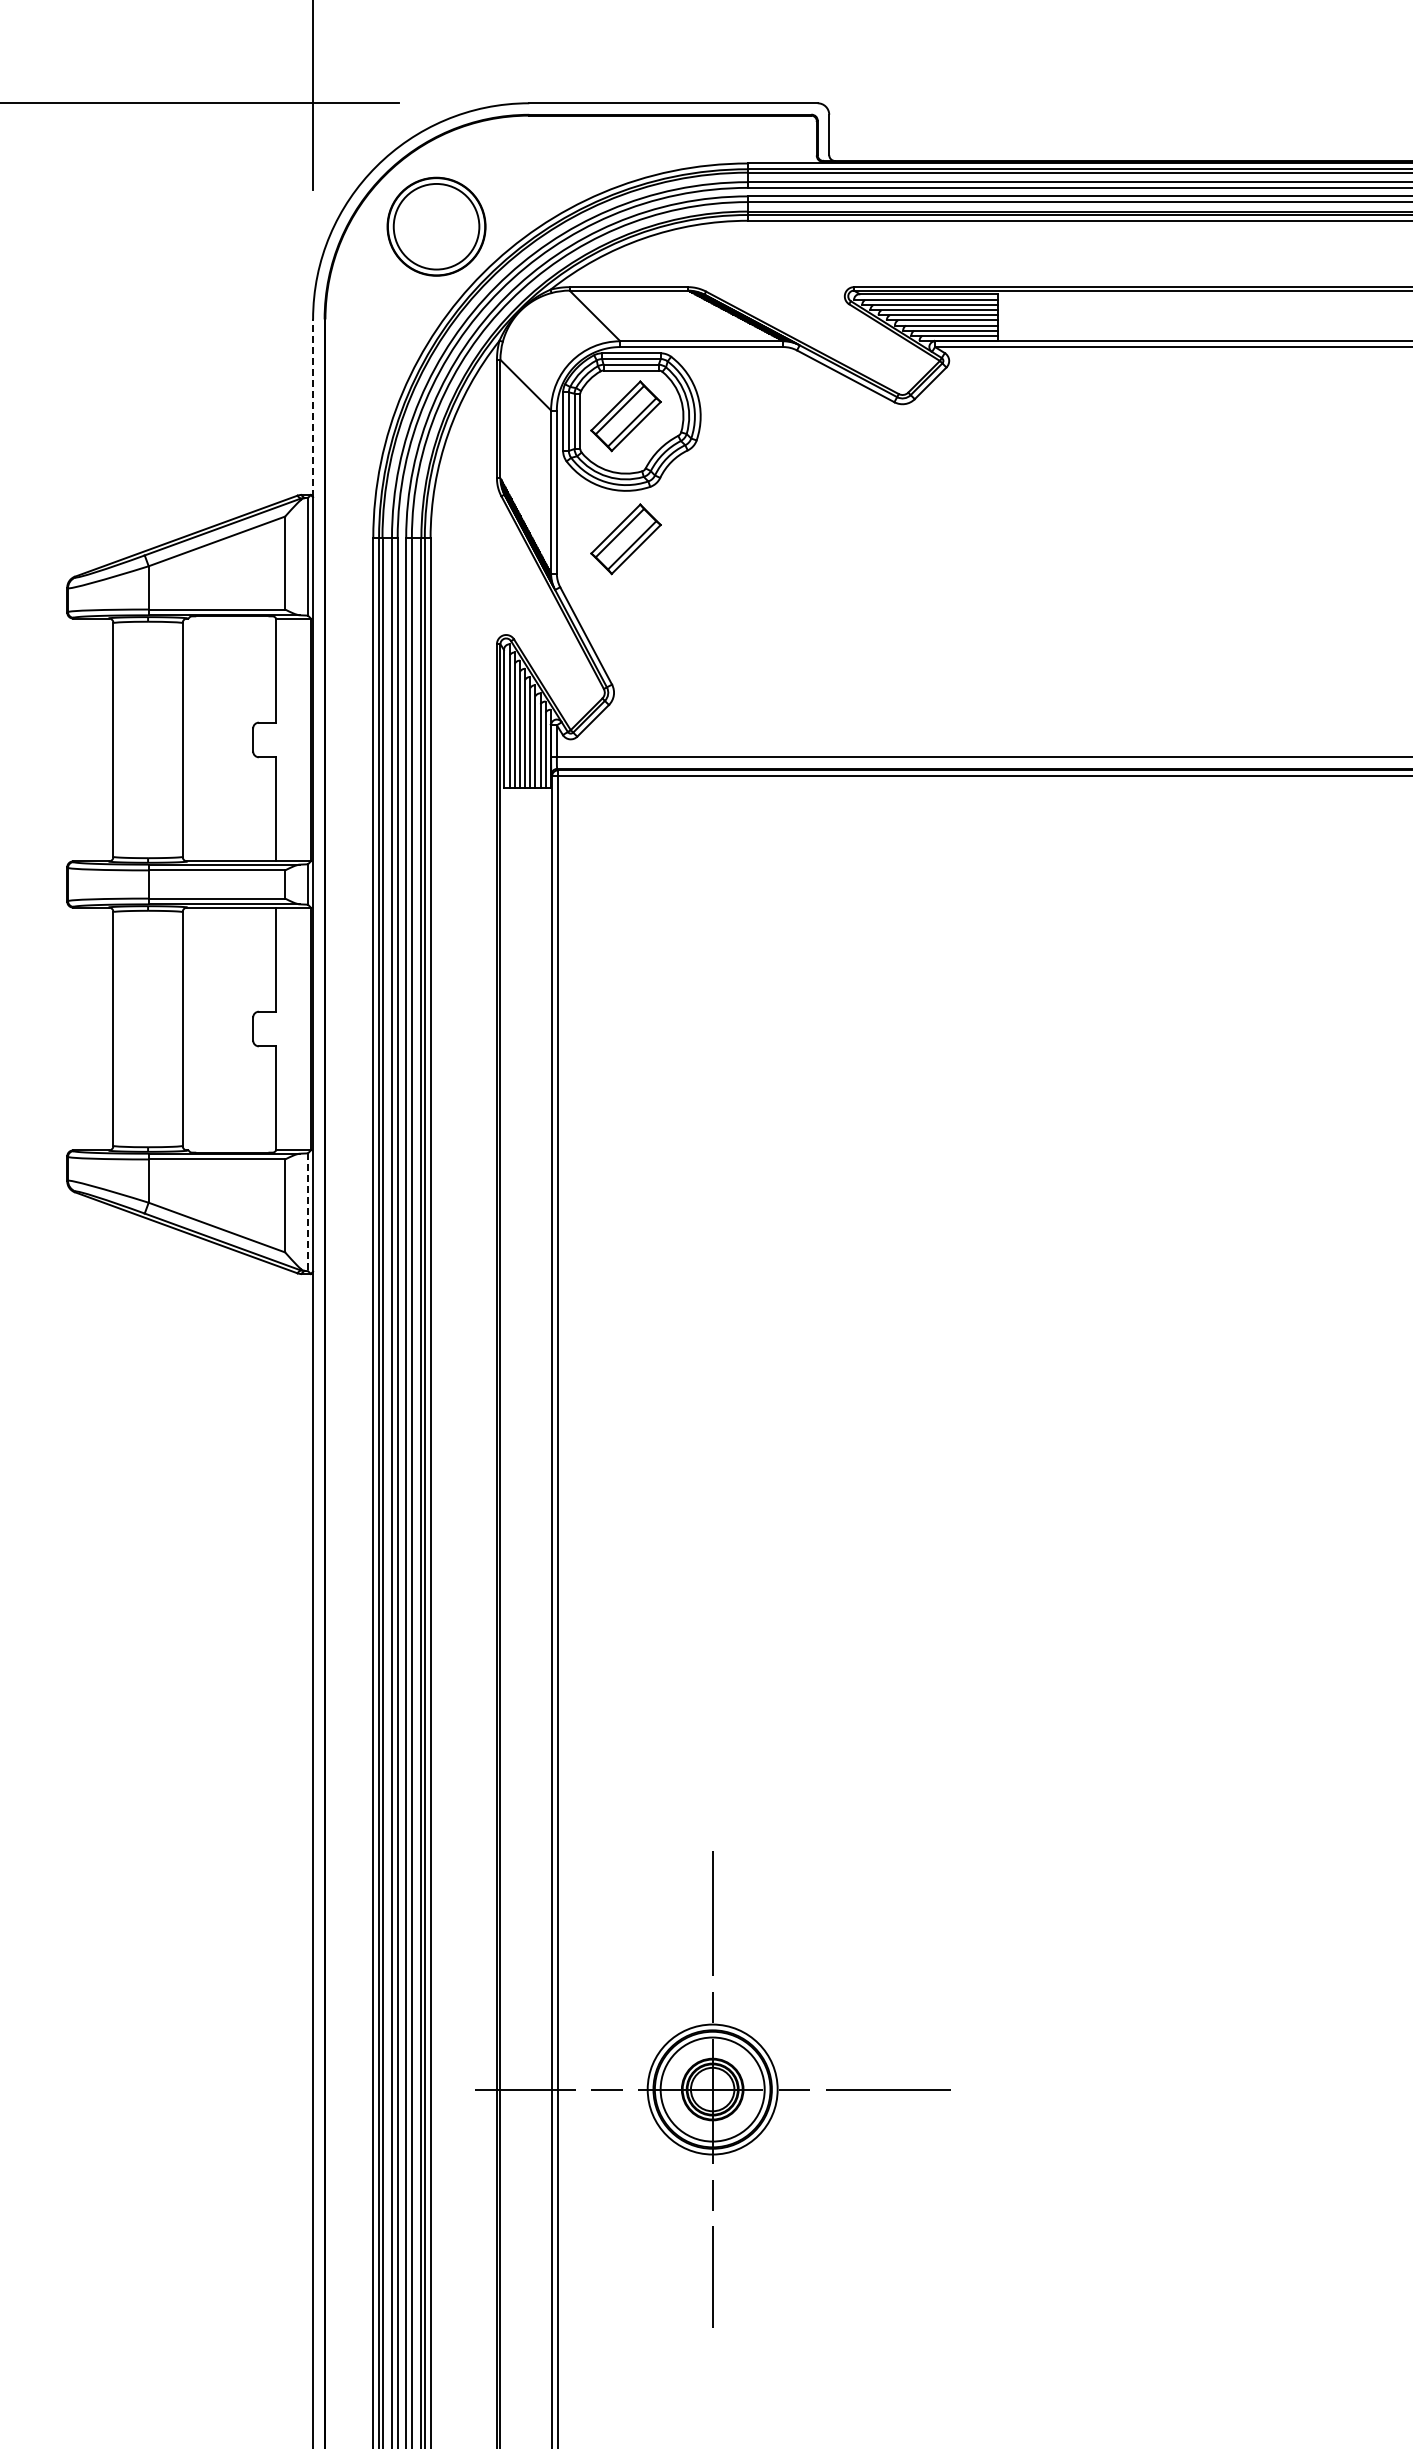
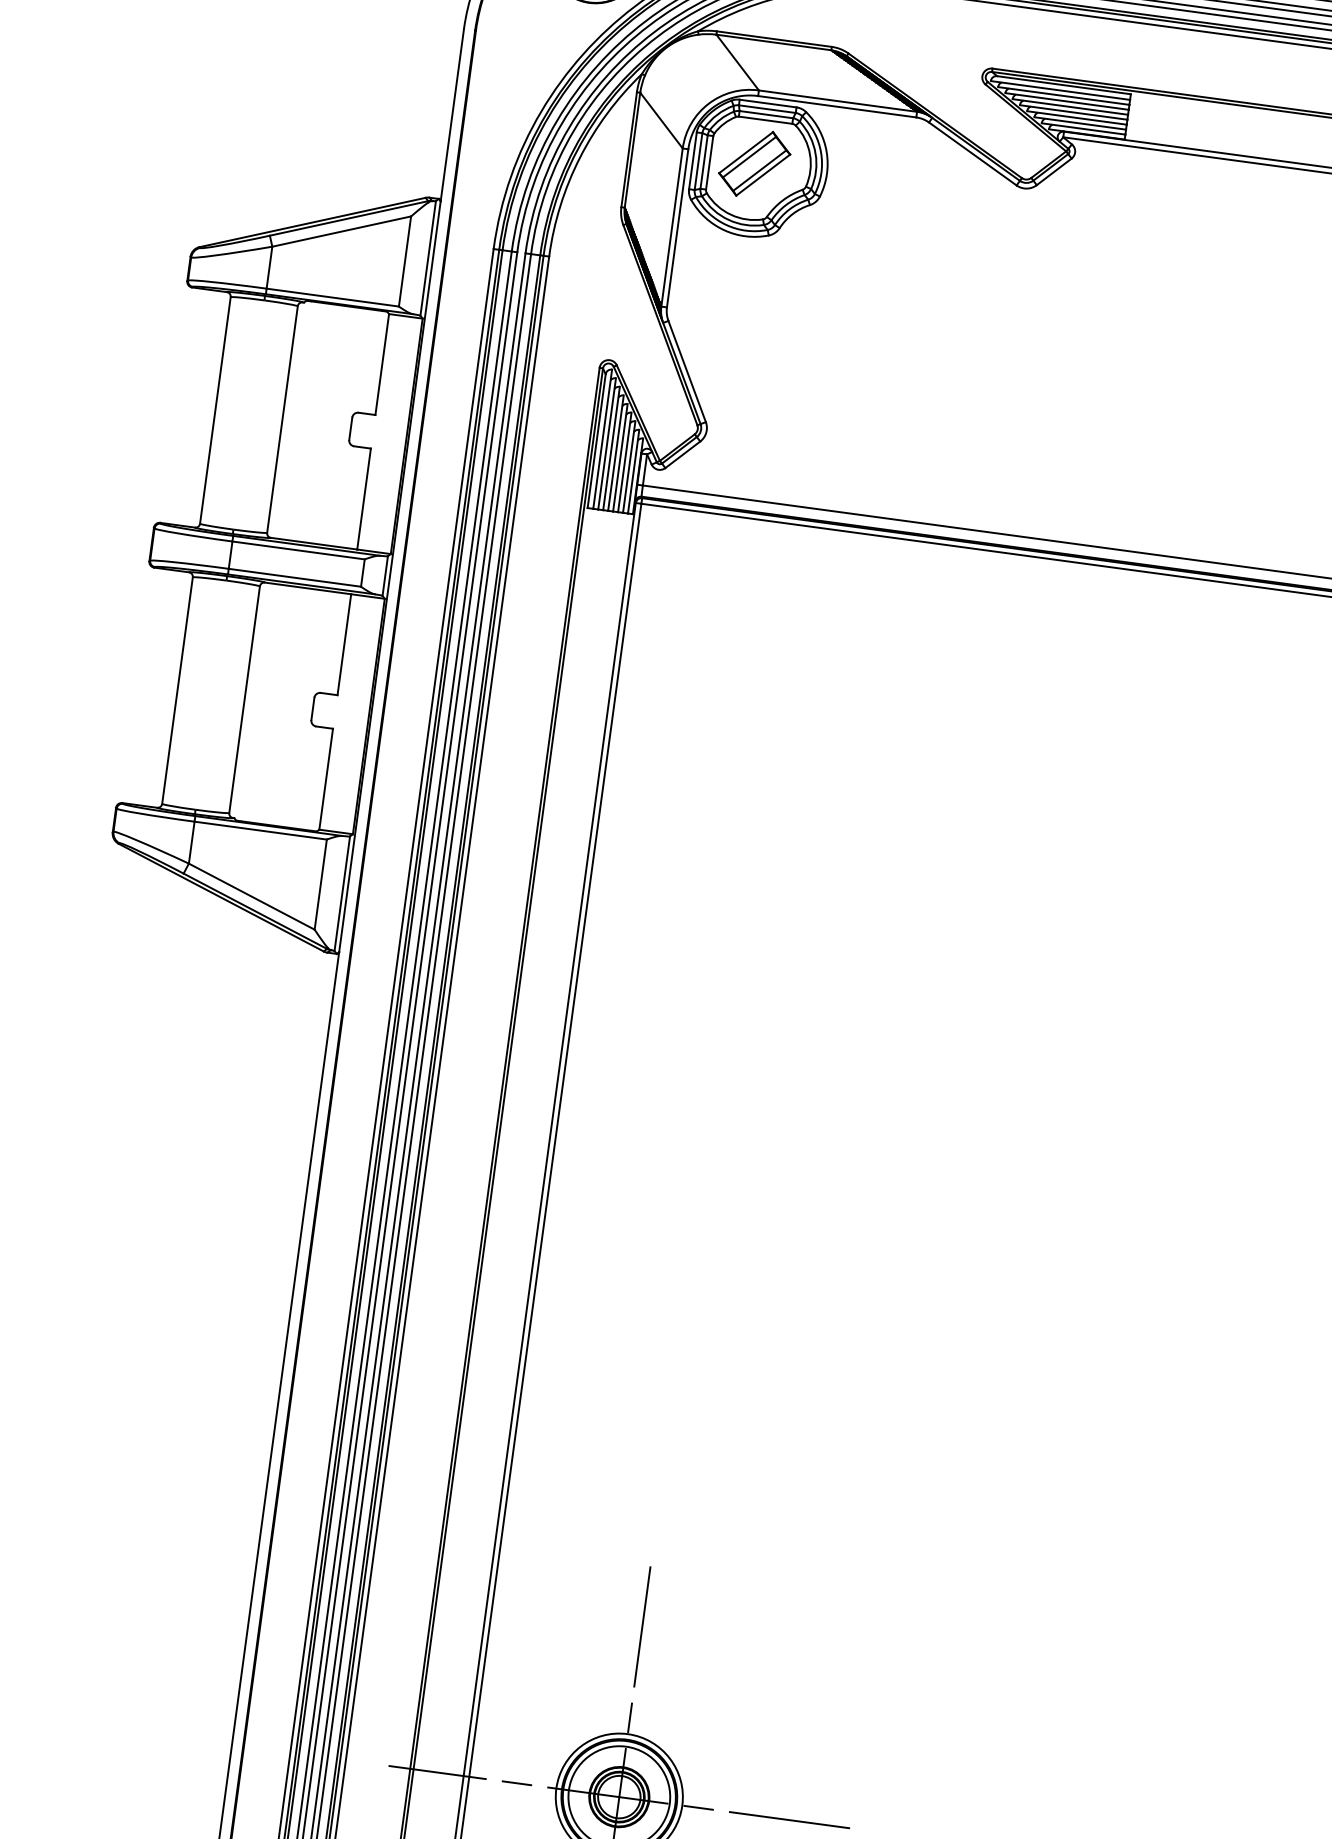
line: (313, 408) -> (452, 115), dashed -> solid
part: (625, 539) -> (737, 283), removed
line: (308, 1212) -> (342, 894), dashed -> solid

